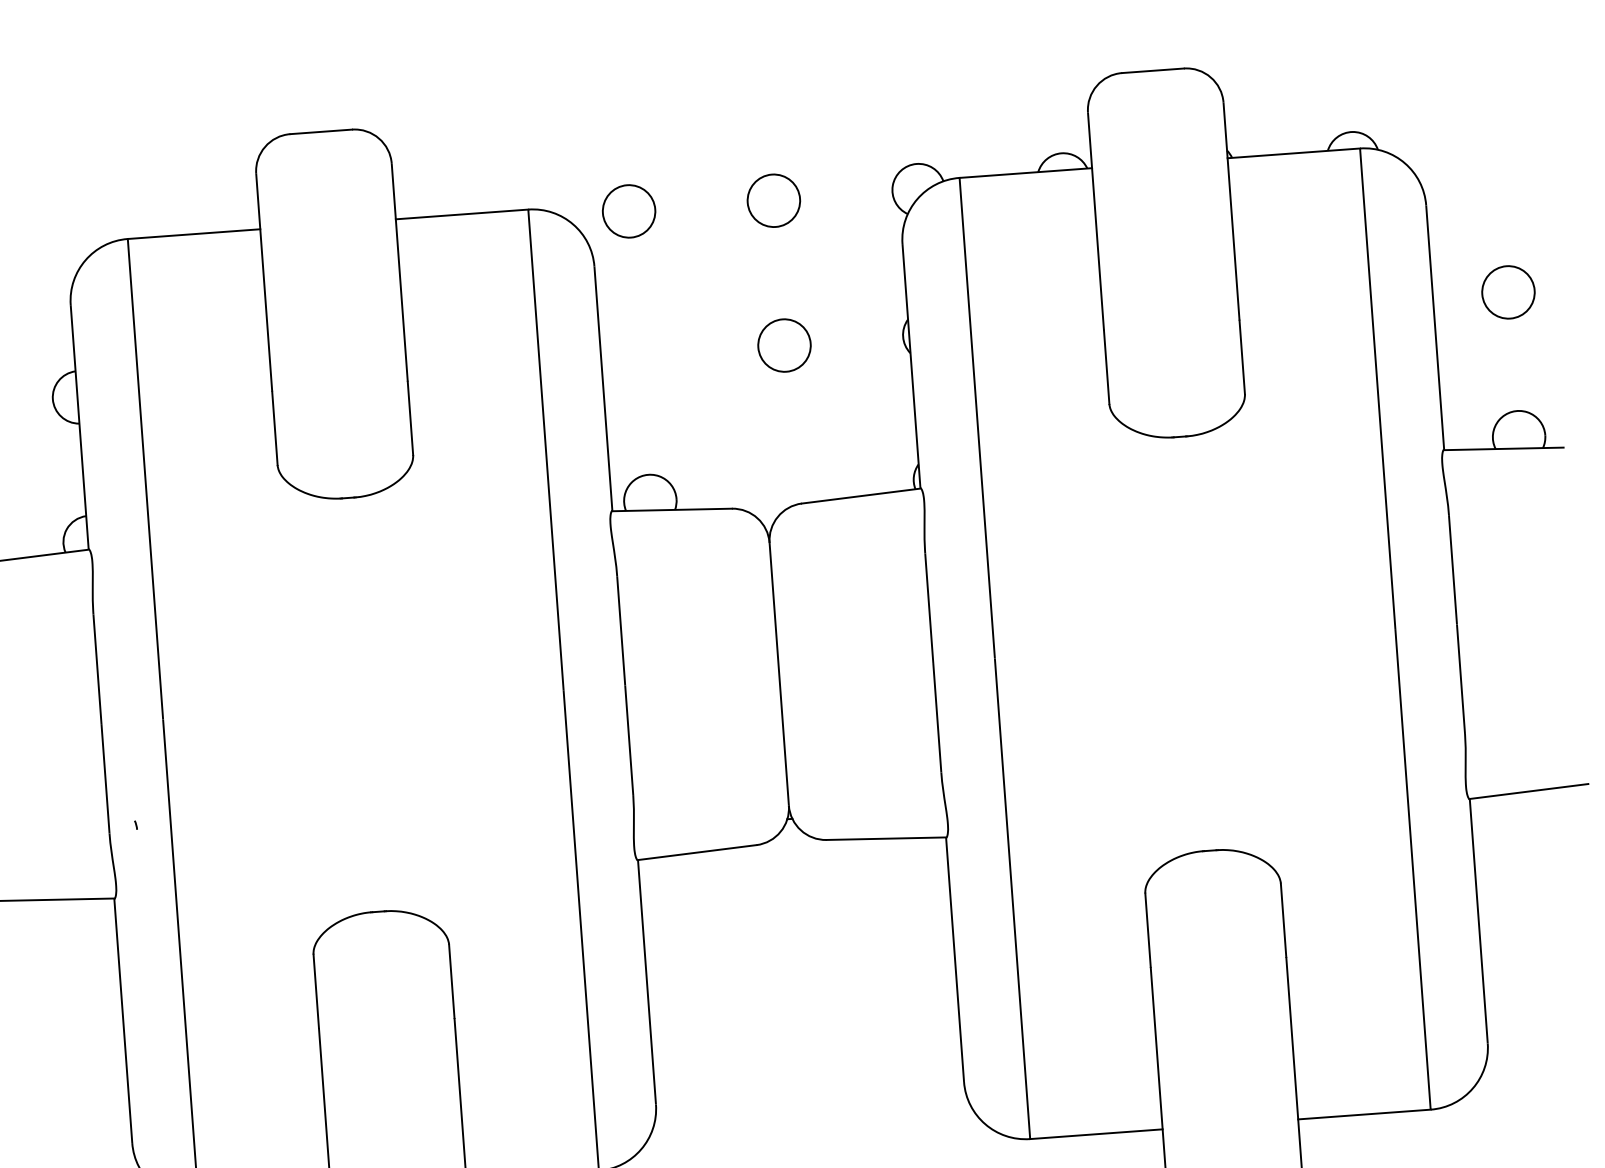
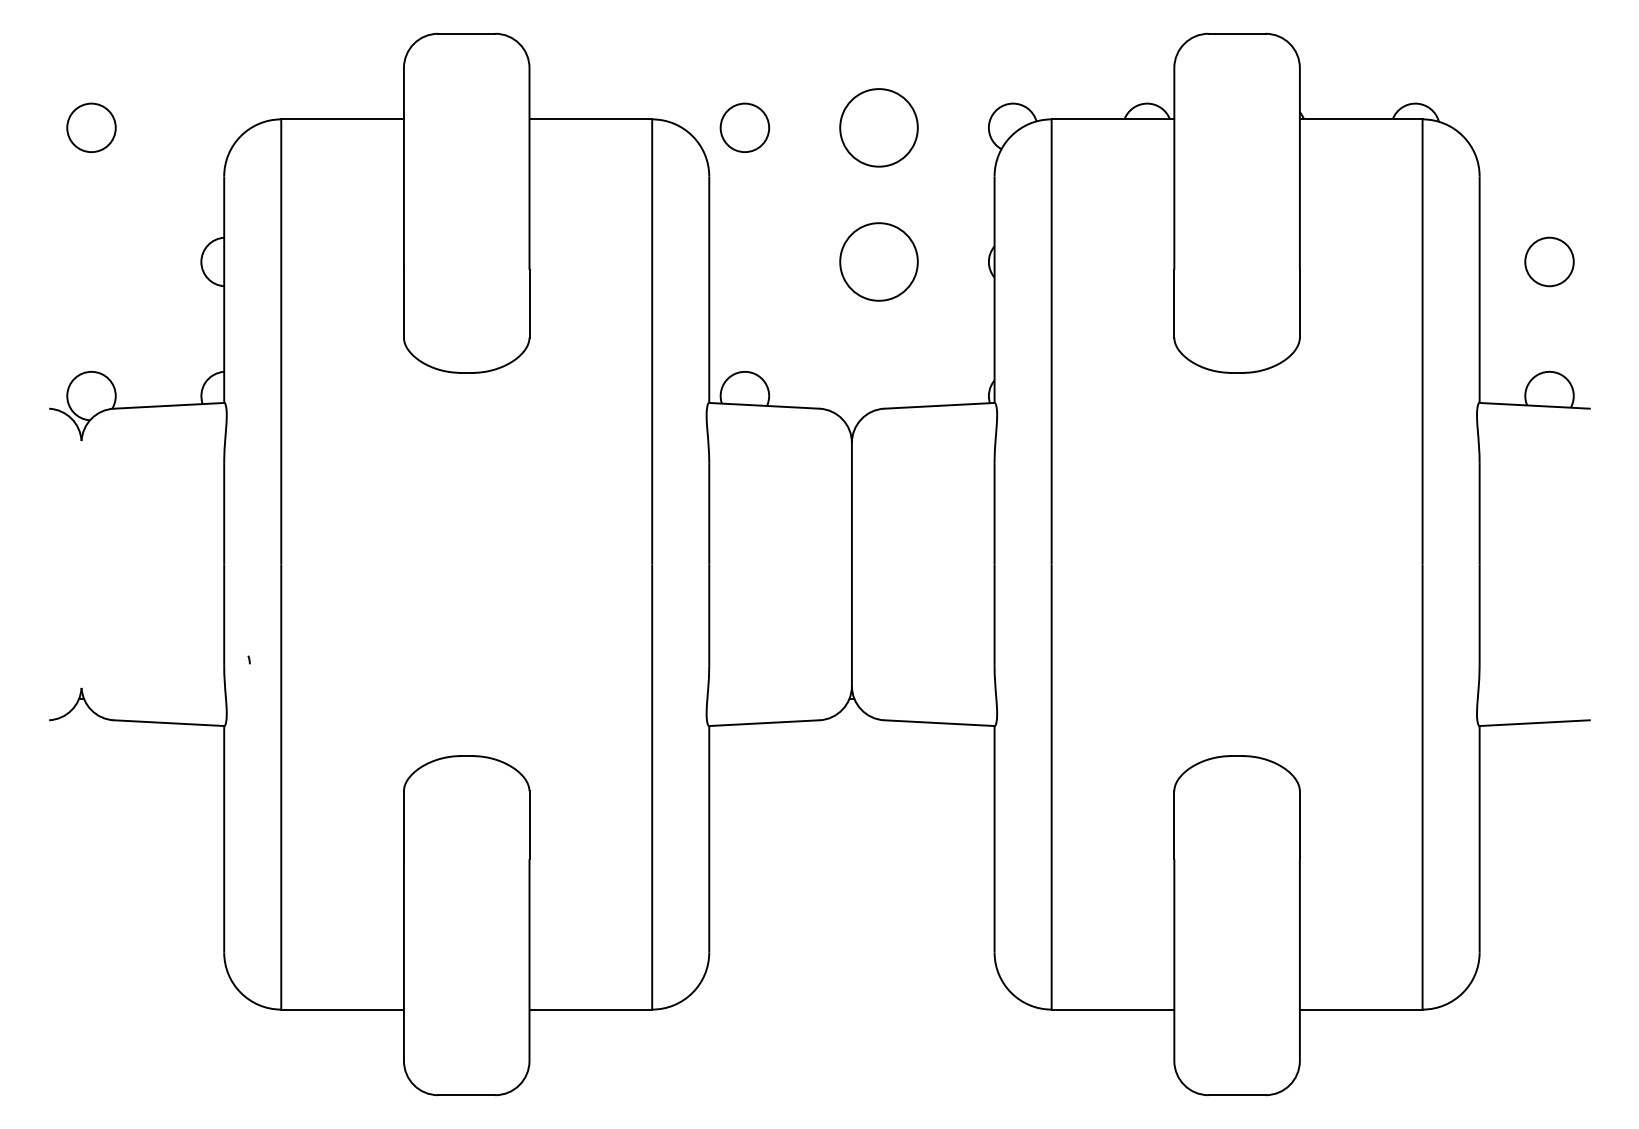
circle: (773, 200) -> (878, 127), size x1.6
circle: (783, 345) -> (878, 261), size x1.6

